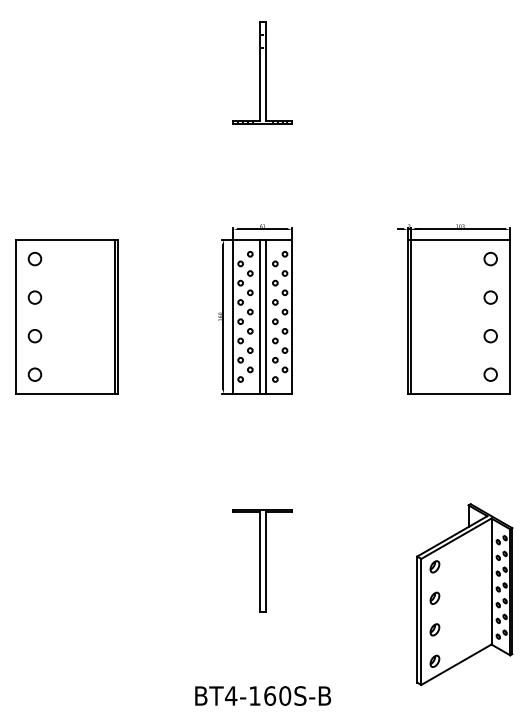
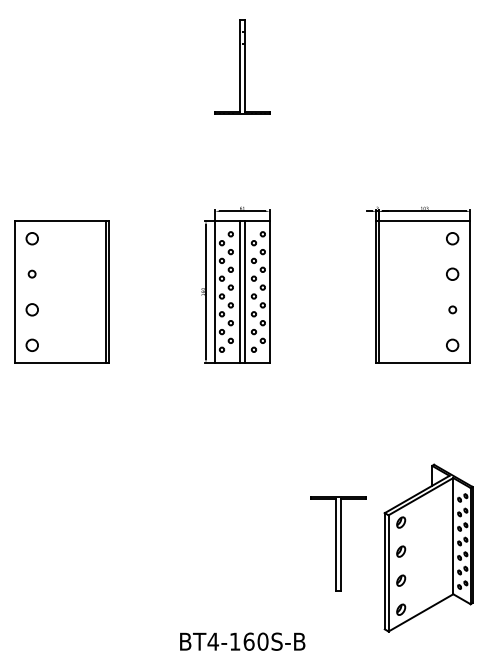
circle: (34, 296) -> (31, 273), size x0.6
circle: (490, 335) -> (452, 309), size x0.6
part: (262, 560) -> (338, 543), moved

